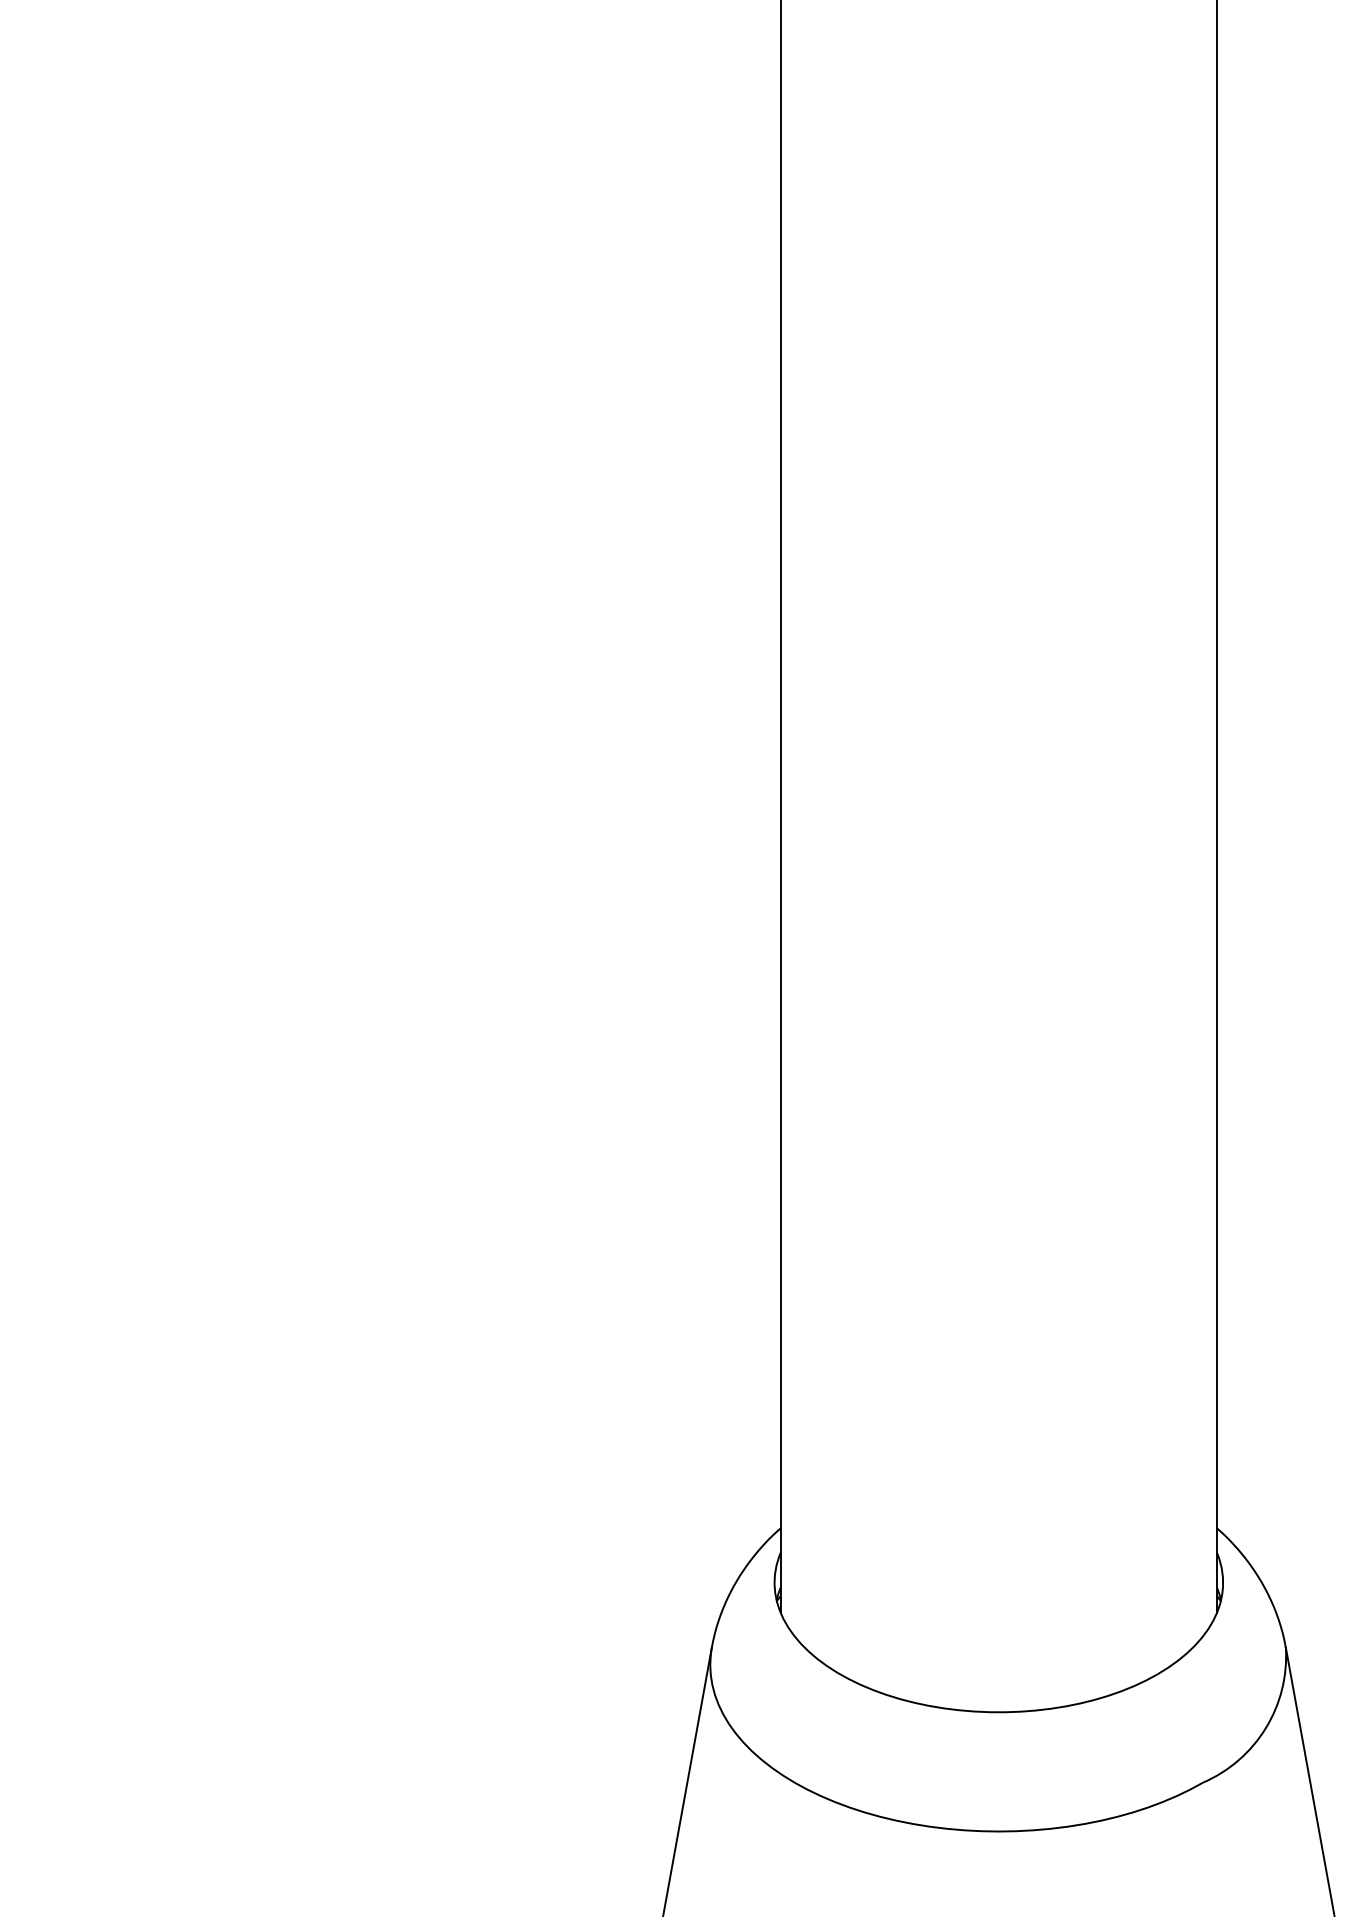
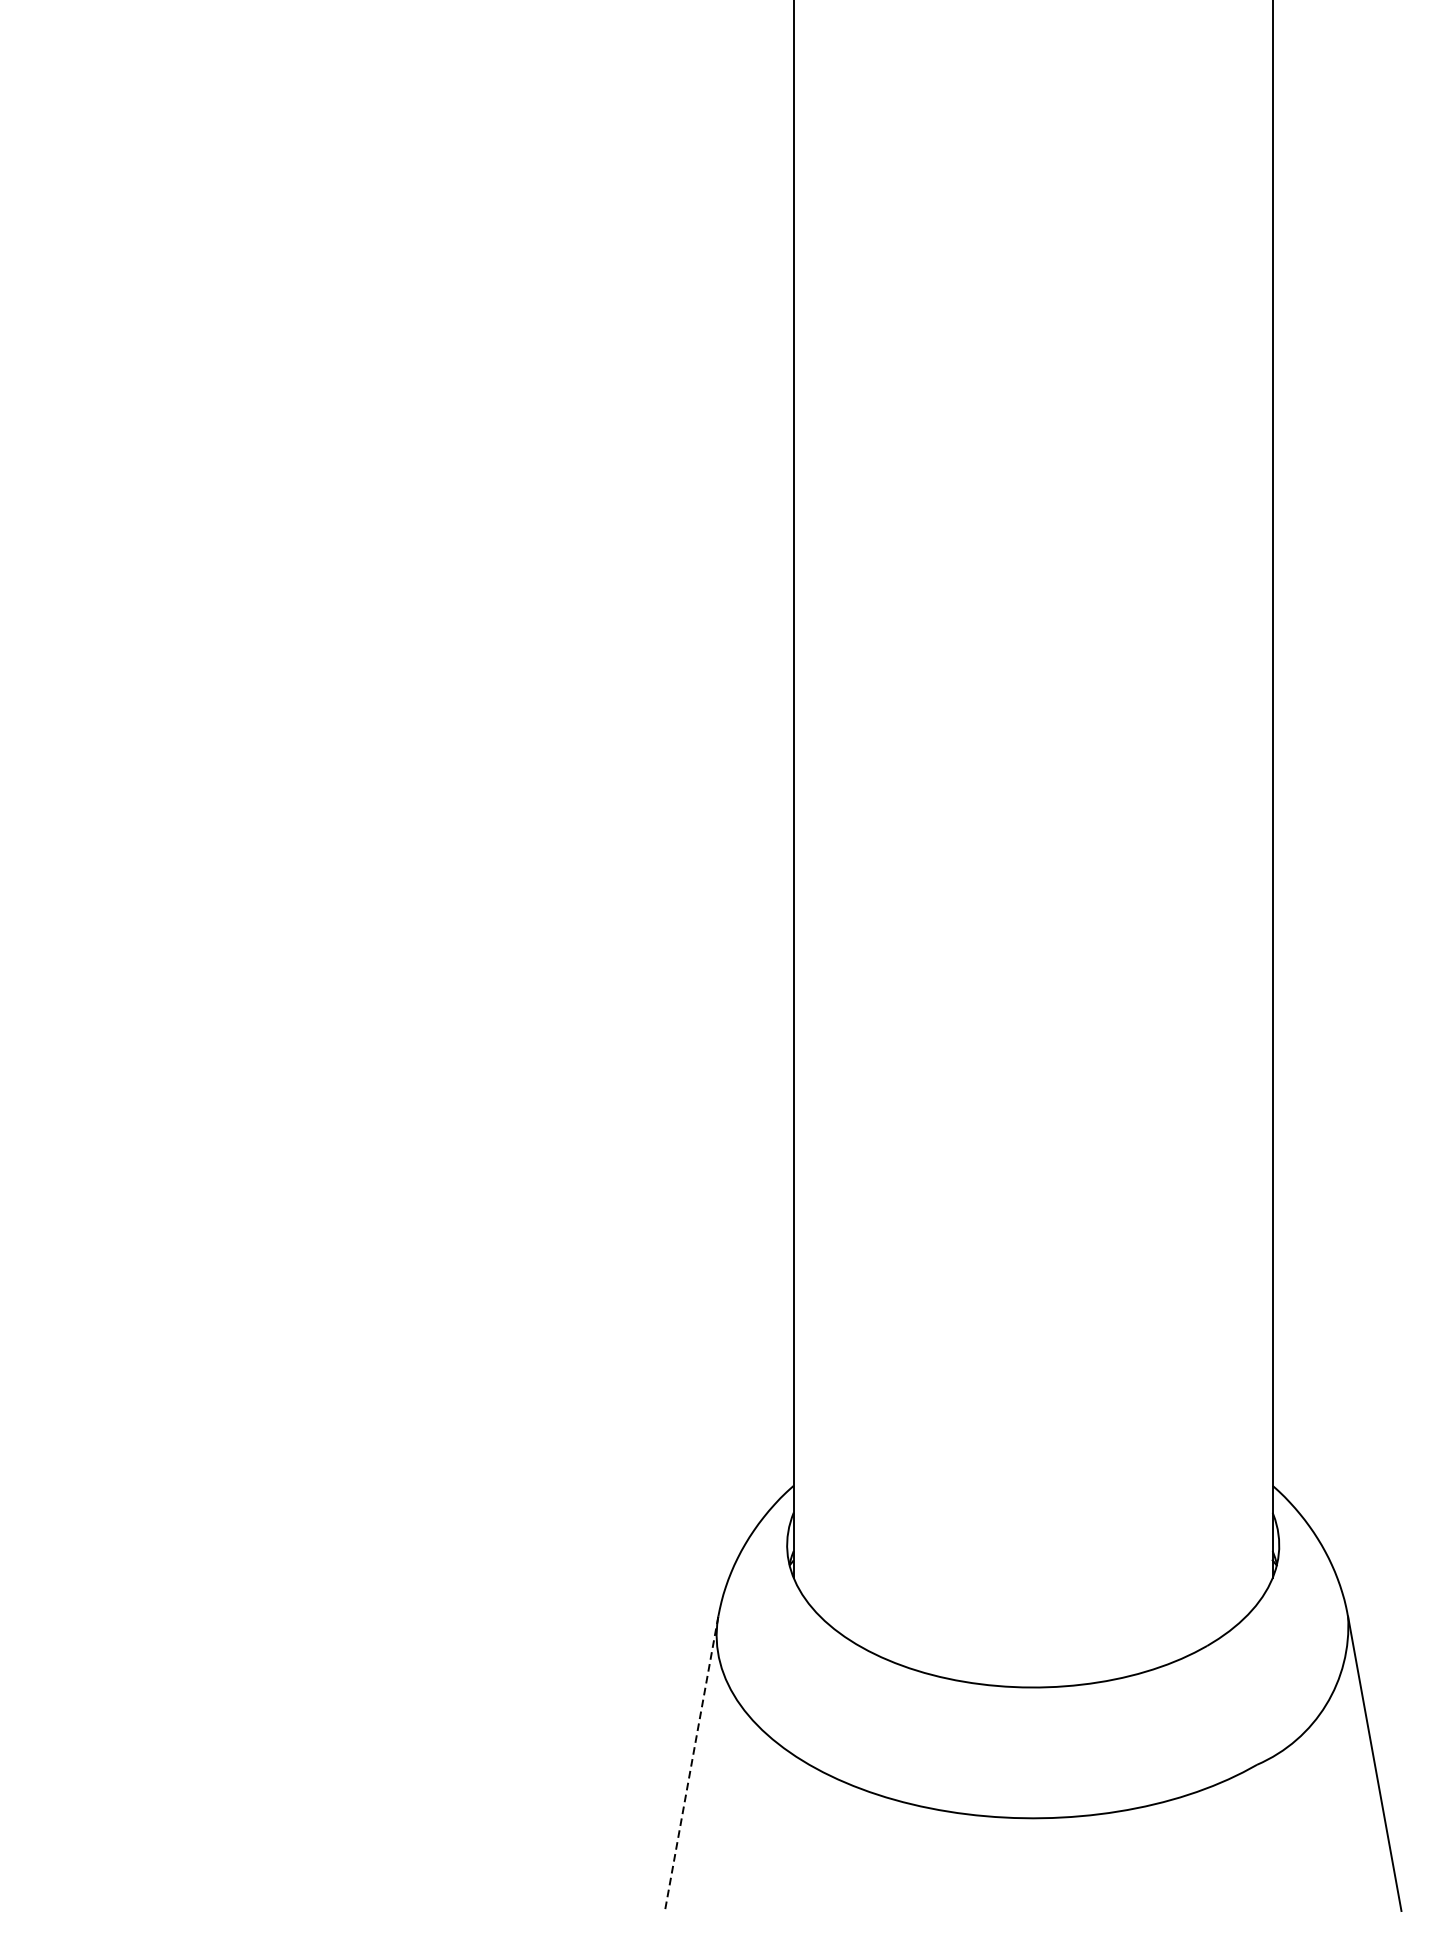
line: (687, 1782) -> (691, 1764), solid -> dashed

